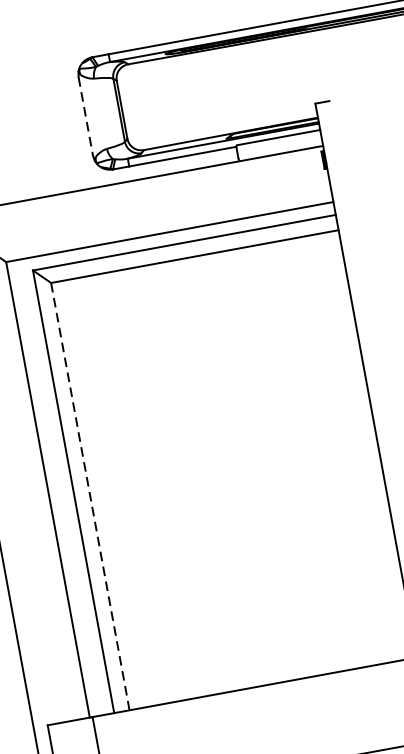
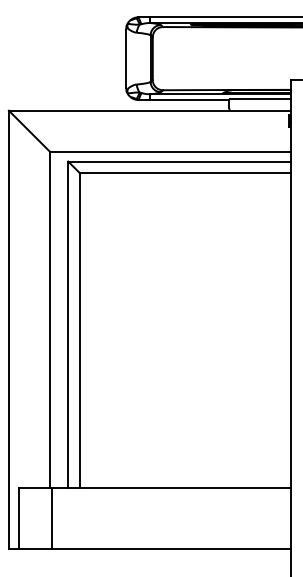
line: (86, 116) -> (126, 58), dashed -> solid
line: (90, 496) -> (79, 330), dashed -> solid

